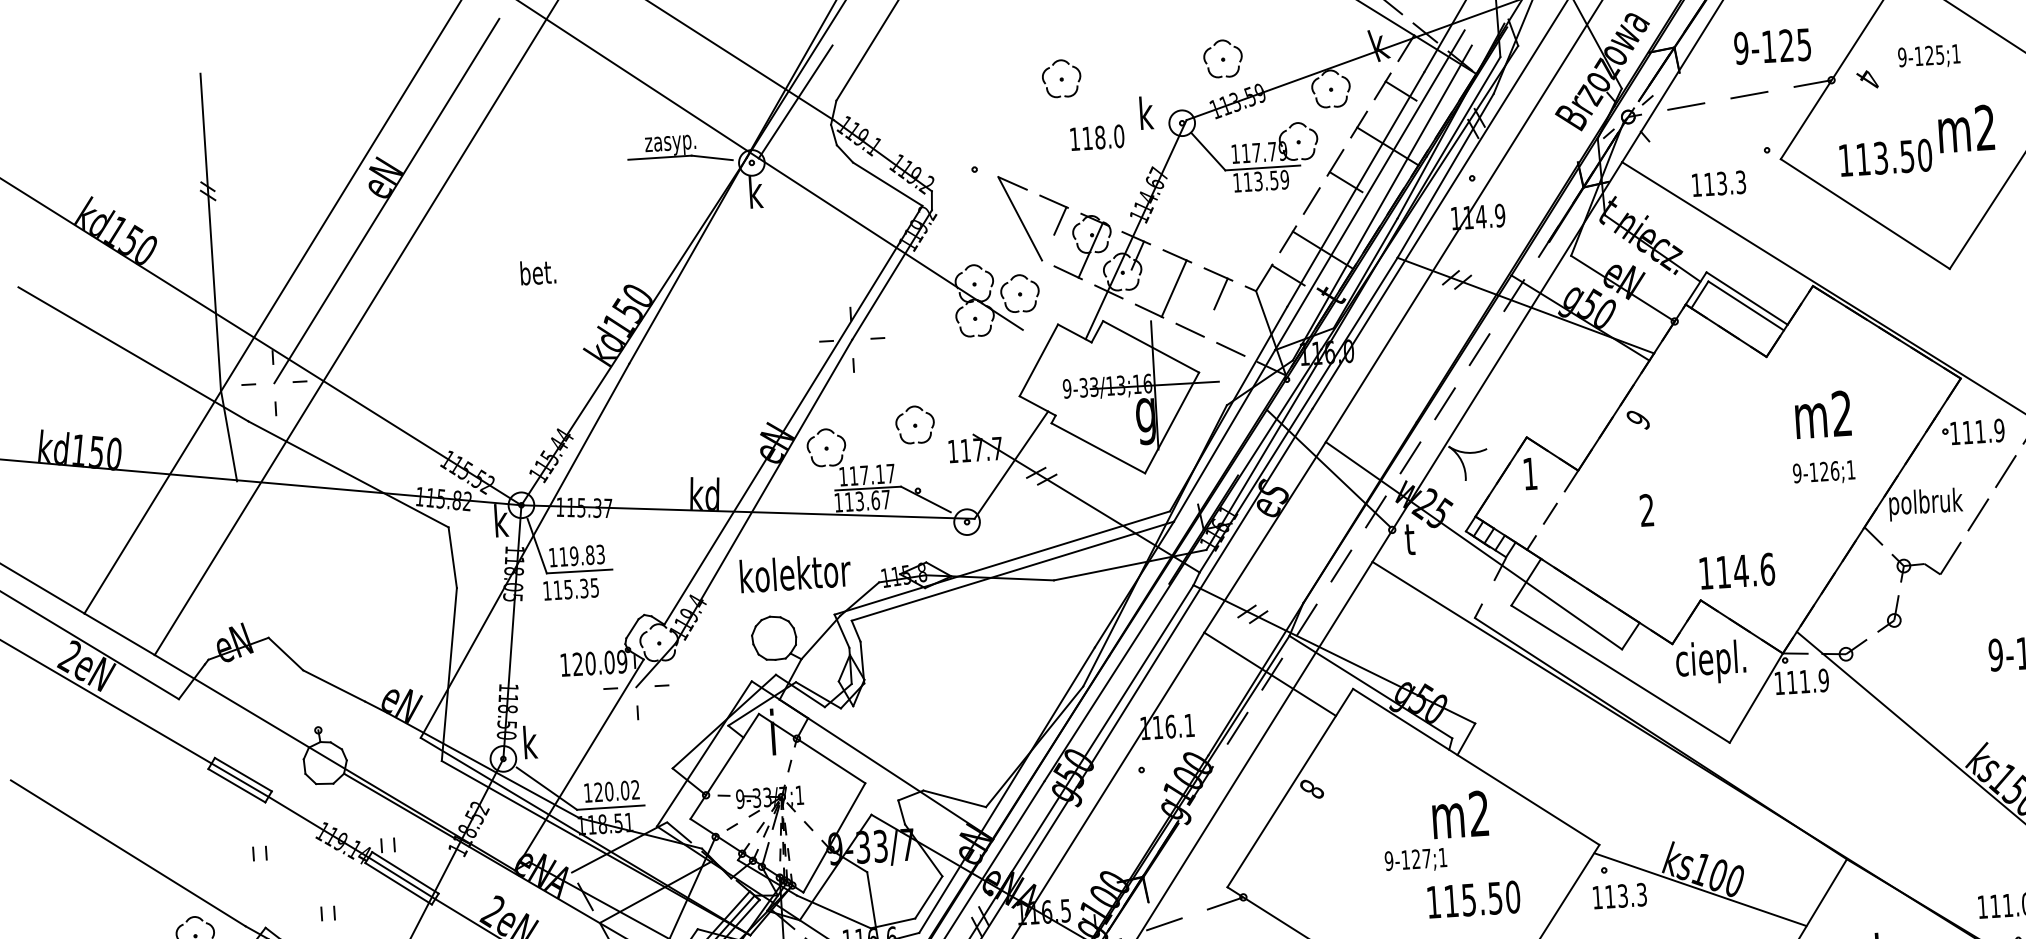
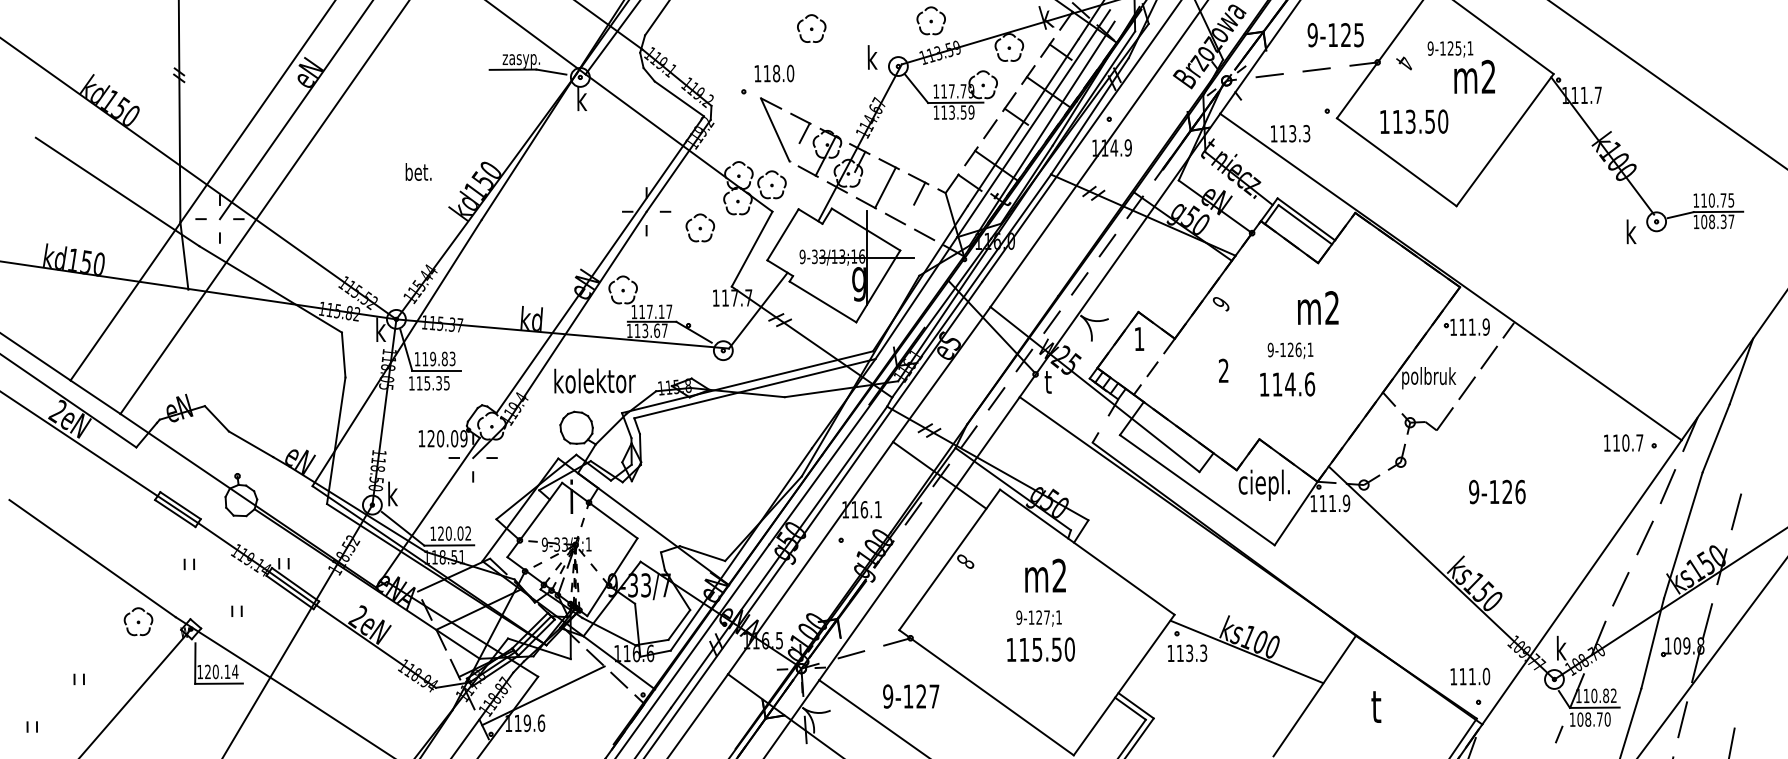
text: (1966, 128) -> (1474, 76), moved
text: (1097, 137) -> (774, 73), moved
text: (538, 271) -> (418, 171), moved
line: (997, 381) -> (751, 248), added
text: (1823, 414) -> (1318, 307), moved
part: (915, 424) -> (700, 227), moved
text: (1824, 472) -> (1290, 350), moved
text: (1737, 571) -> (1287, 384), moved
text: (1460, 814) -> (1045, 575), moved
text: (1473, 899) -> (1040, 649), moved

